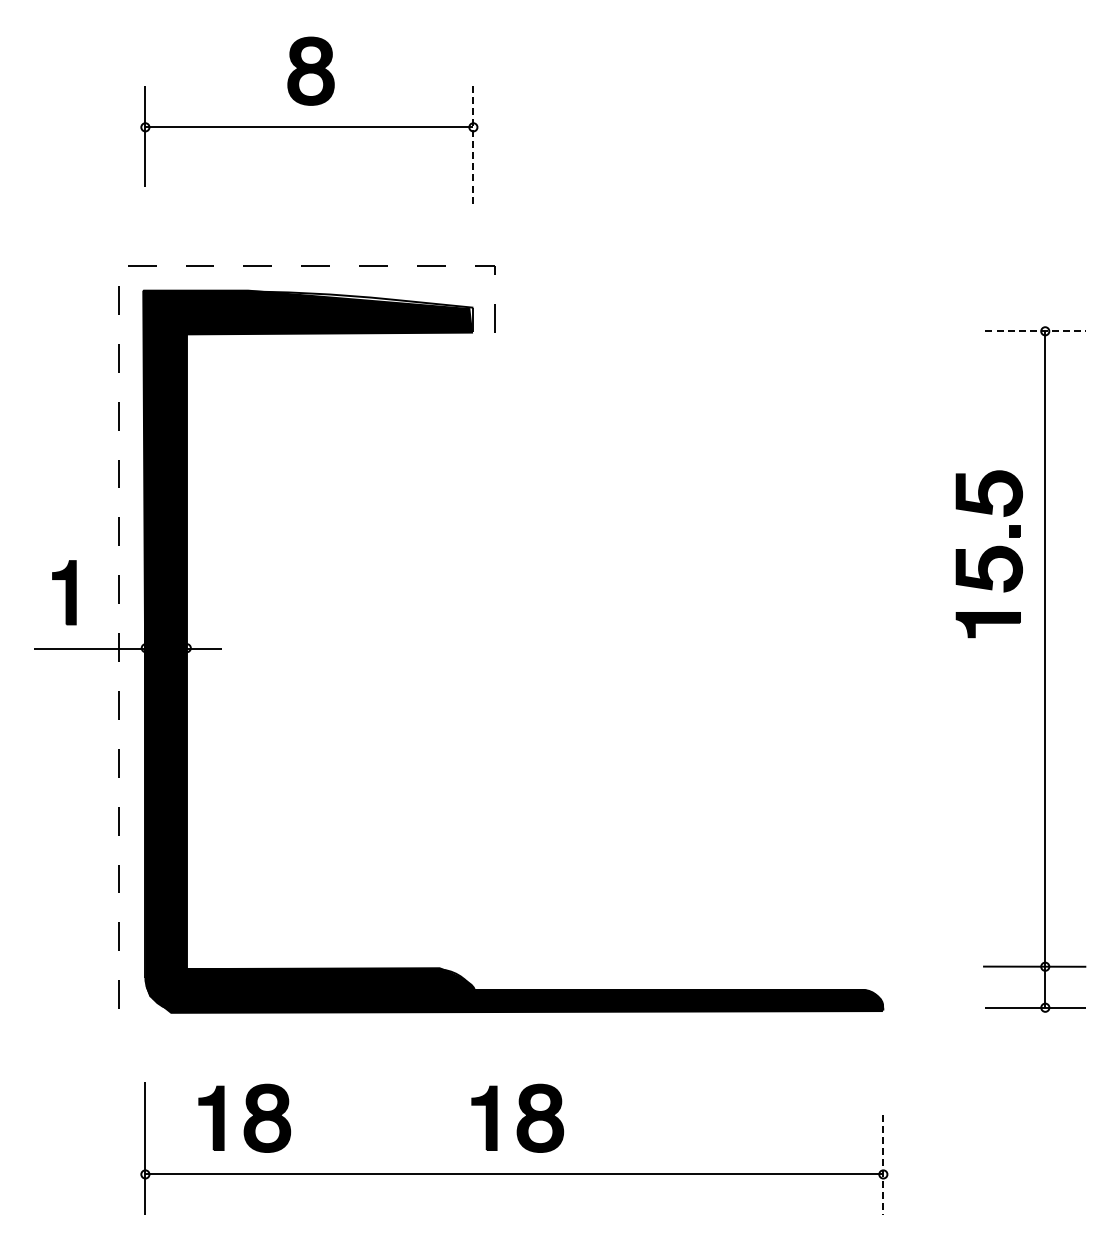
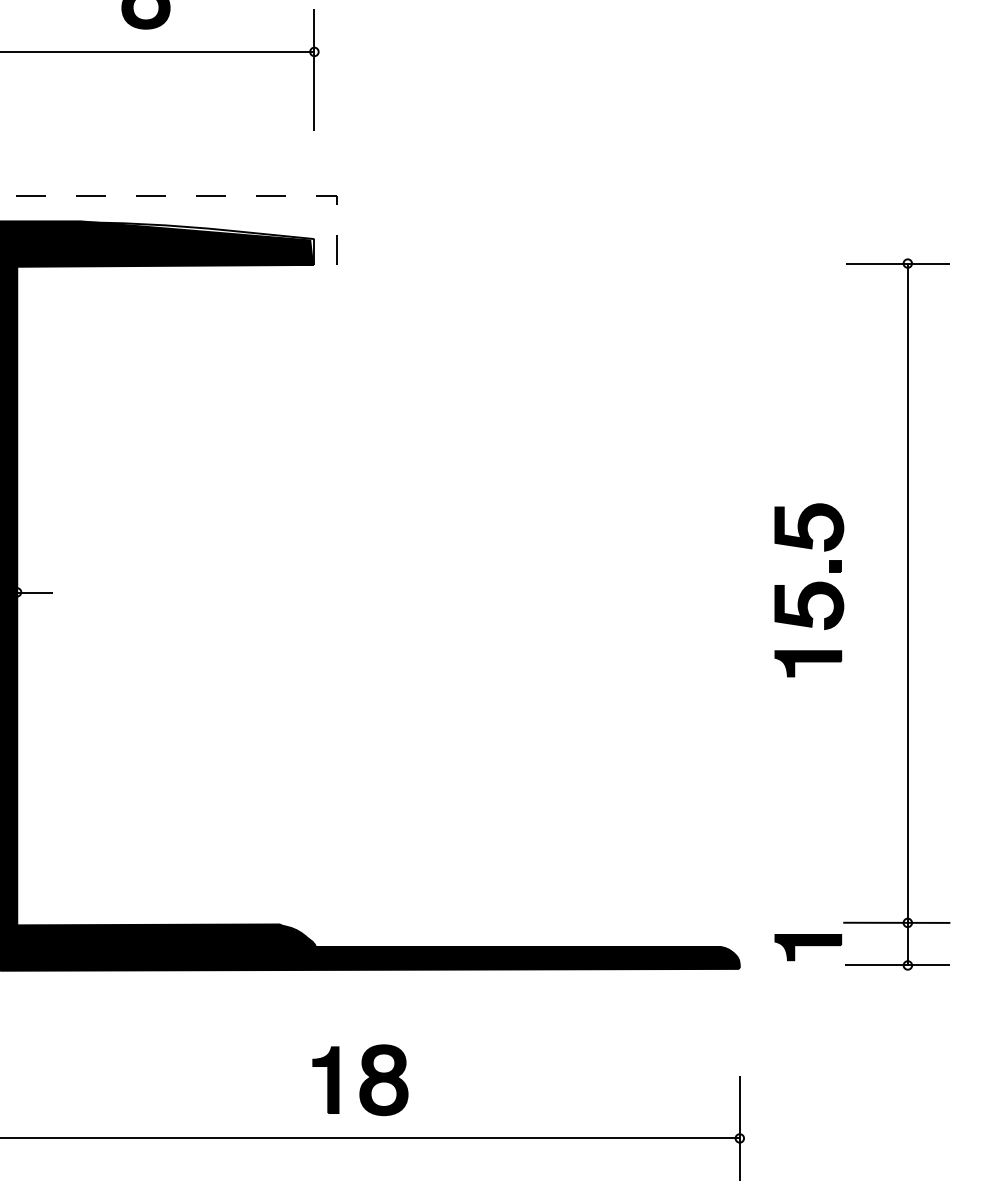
line: (473, 144) -> (314, 69), dashed -> solid
line: (1036, 331) -> (898, 263), dashed -> solid
part: (988, 554) -> (808, 590), moved
part: (948, 990) -> (807, 947), added
part: (244, 1117) -> (76, 1079), removed
line: (883, 1165) -> (739, 1129), dashed -> solid

